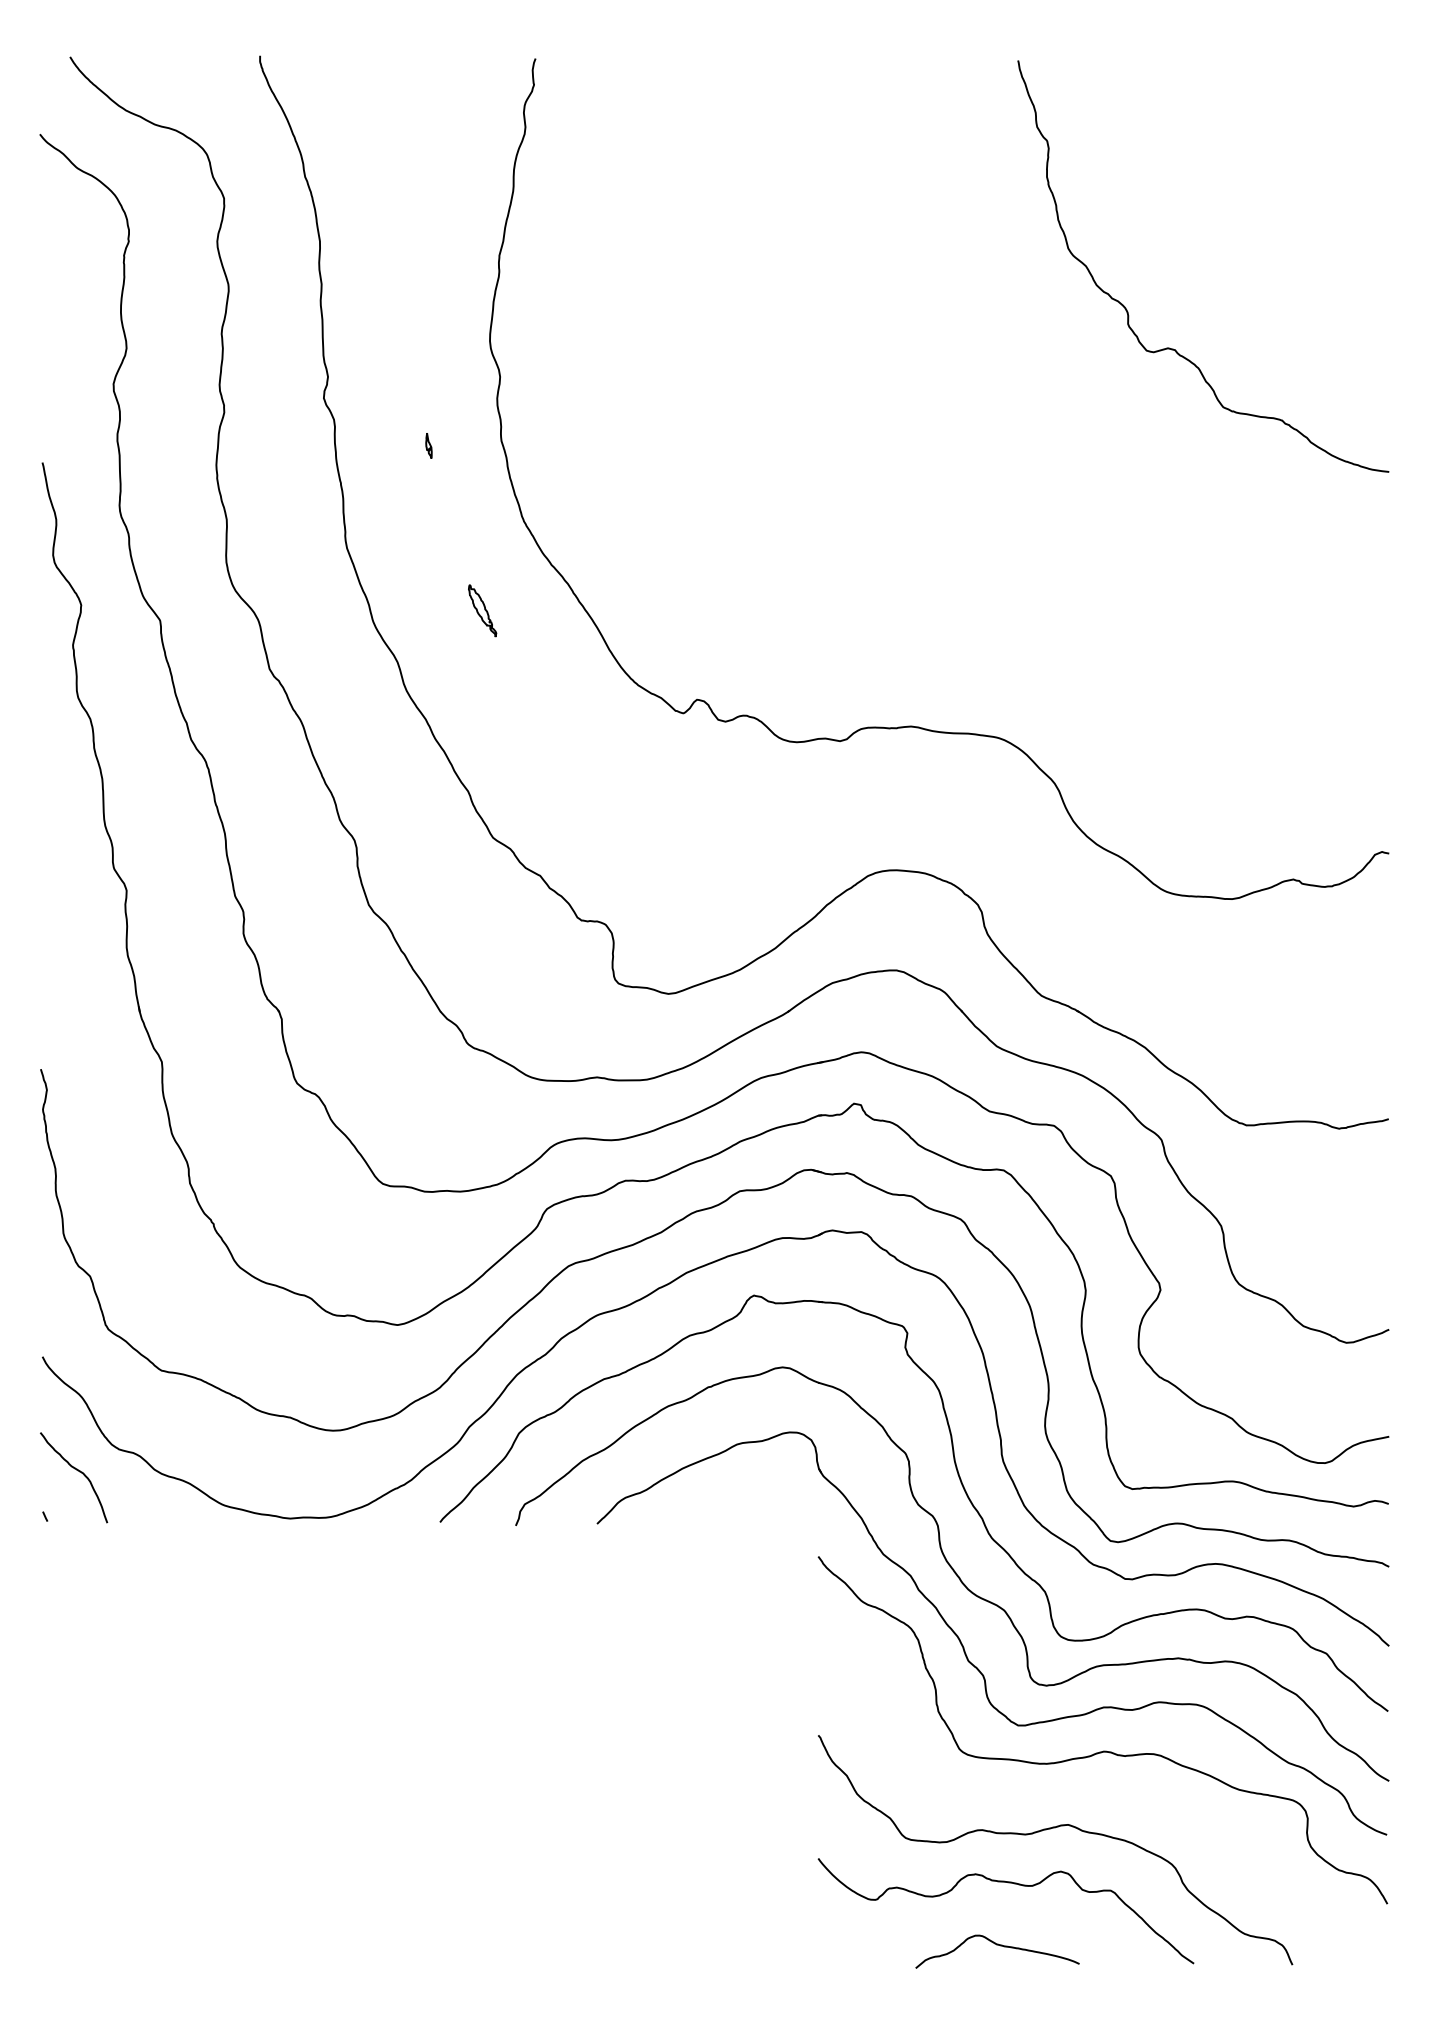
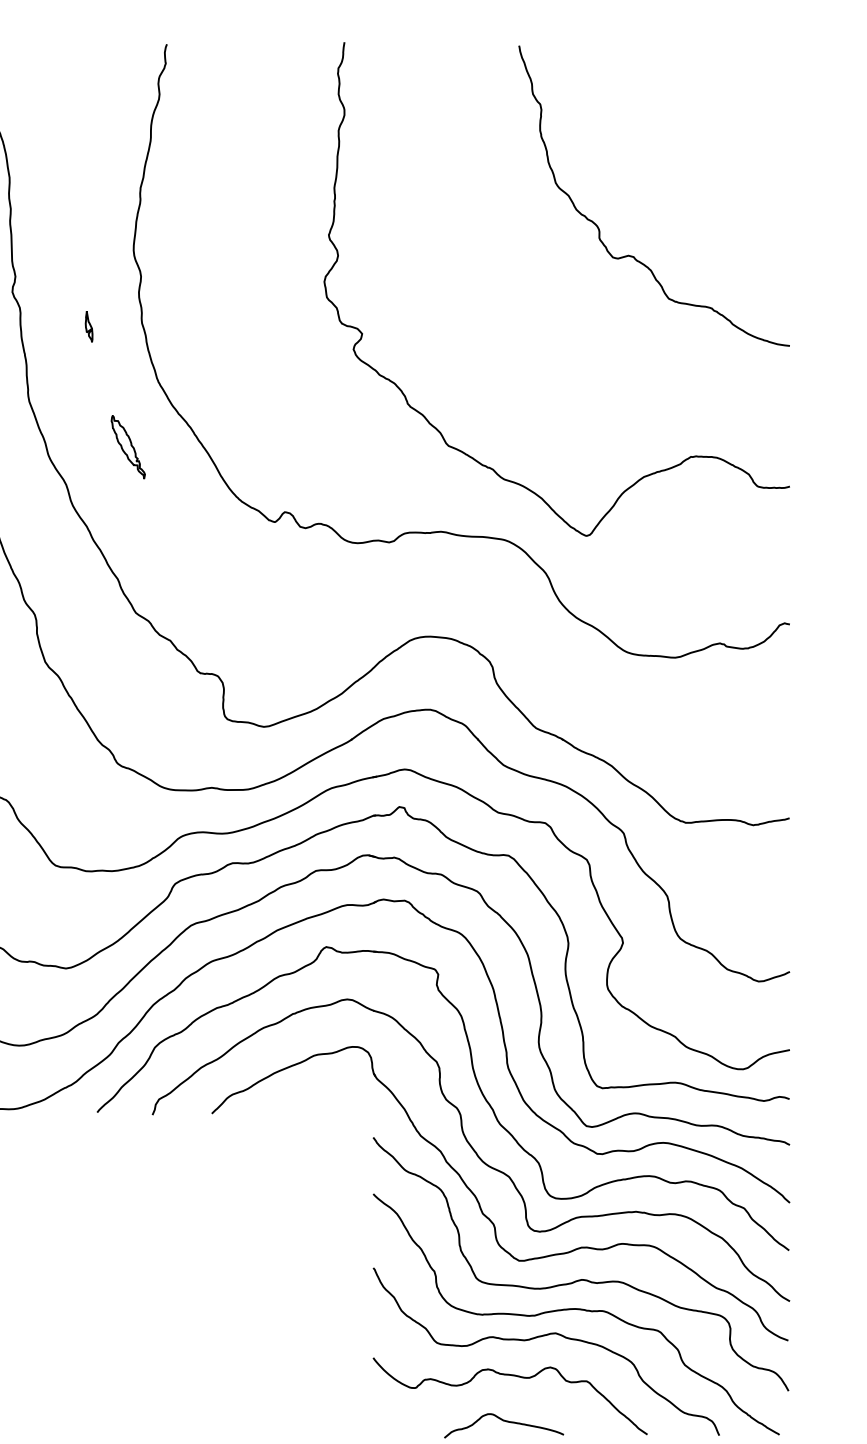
part: (428, 445) -> (88, 326), size x1.67
curve: (889, 568) -> (425, 416), added
part: (482, 610) -> (128, 447), size x1.67
curve: (1096, 1792) -> (576, 1309), added

